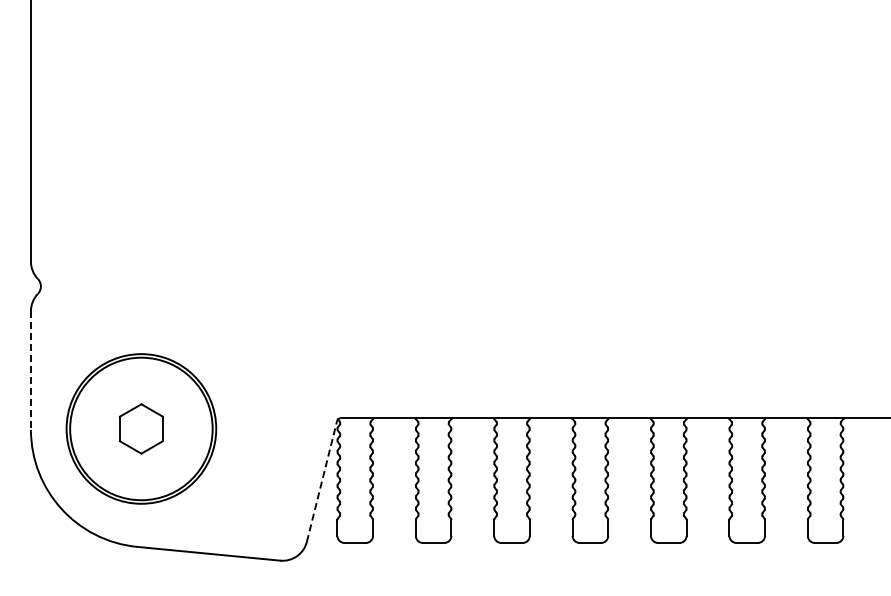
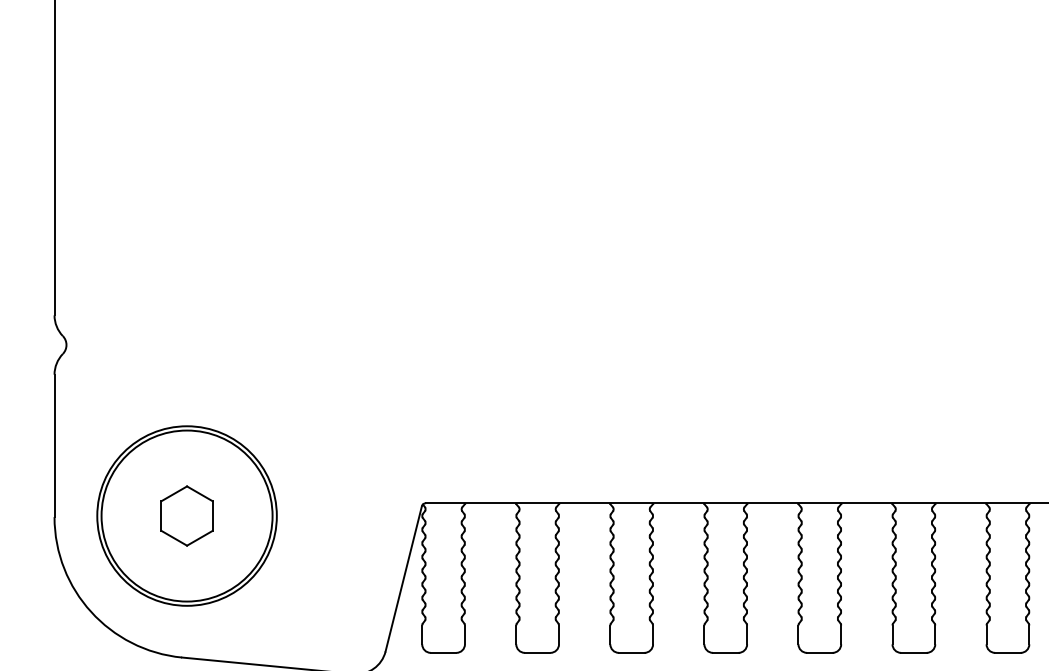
line: (30, 371) -> (53, 447), dashed -> solid
line: (322, 480) -> (404, 577), dashed -> solid

